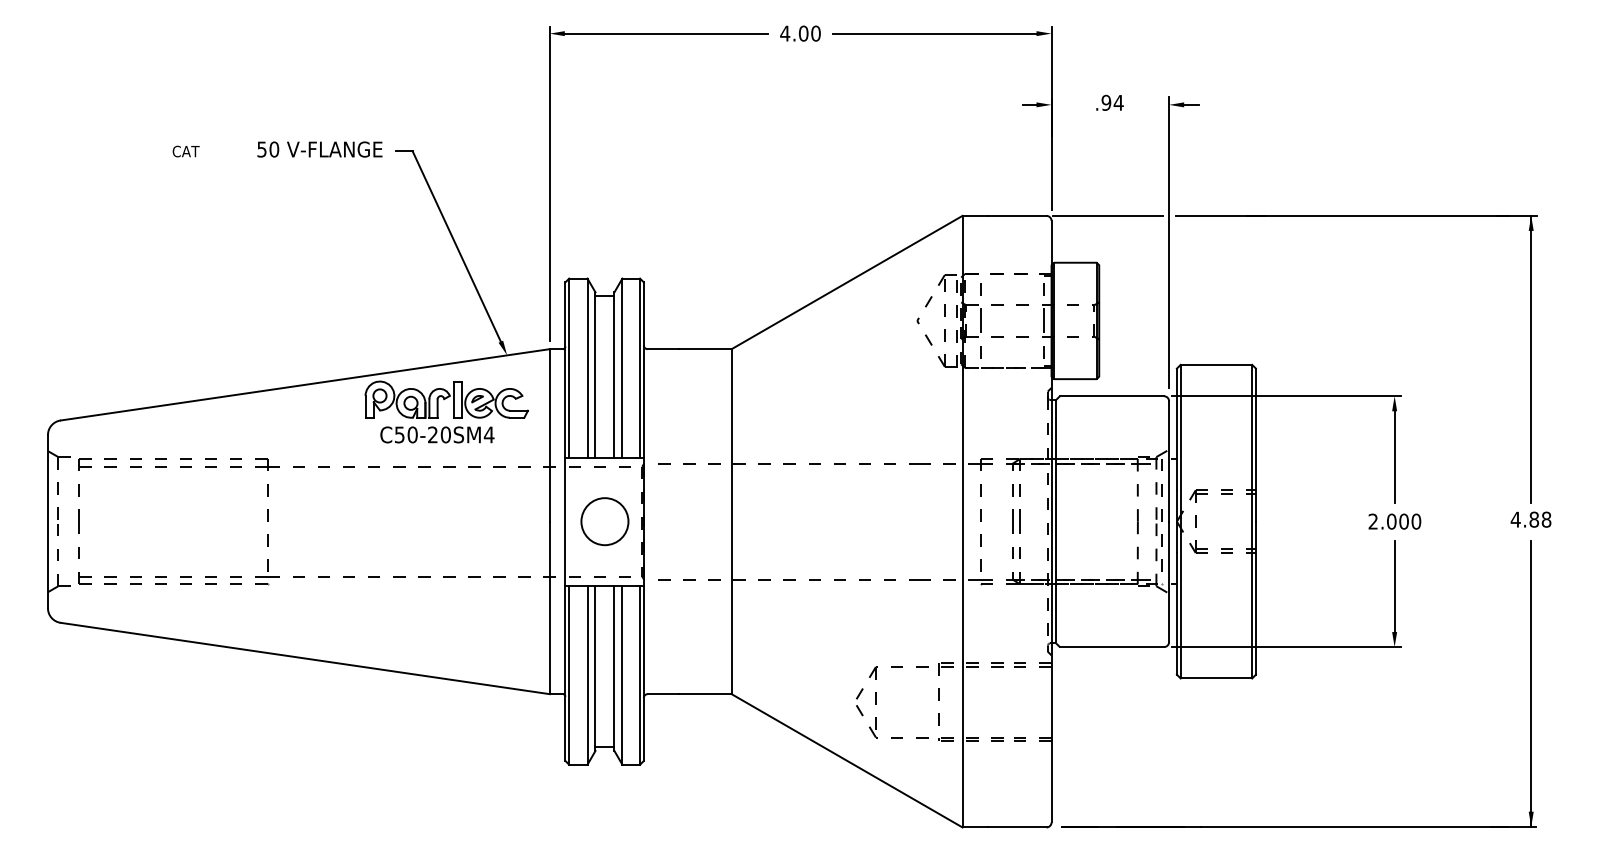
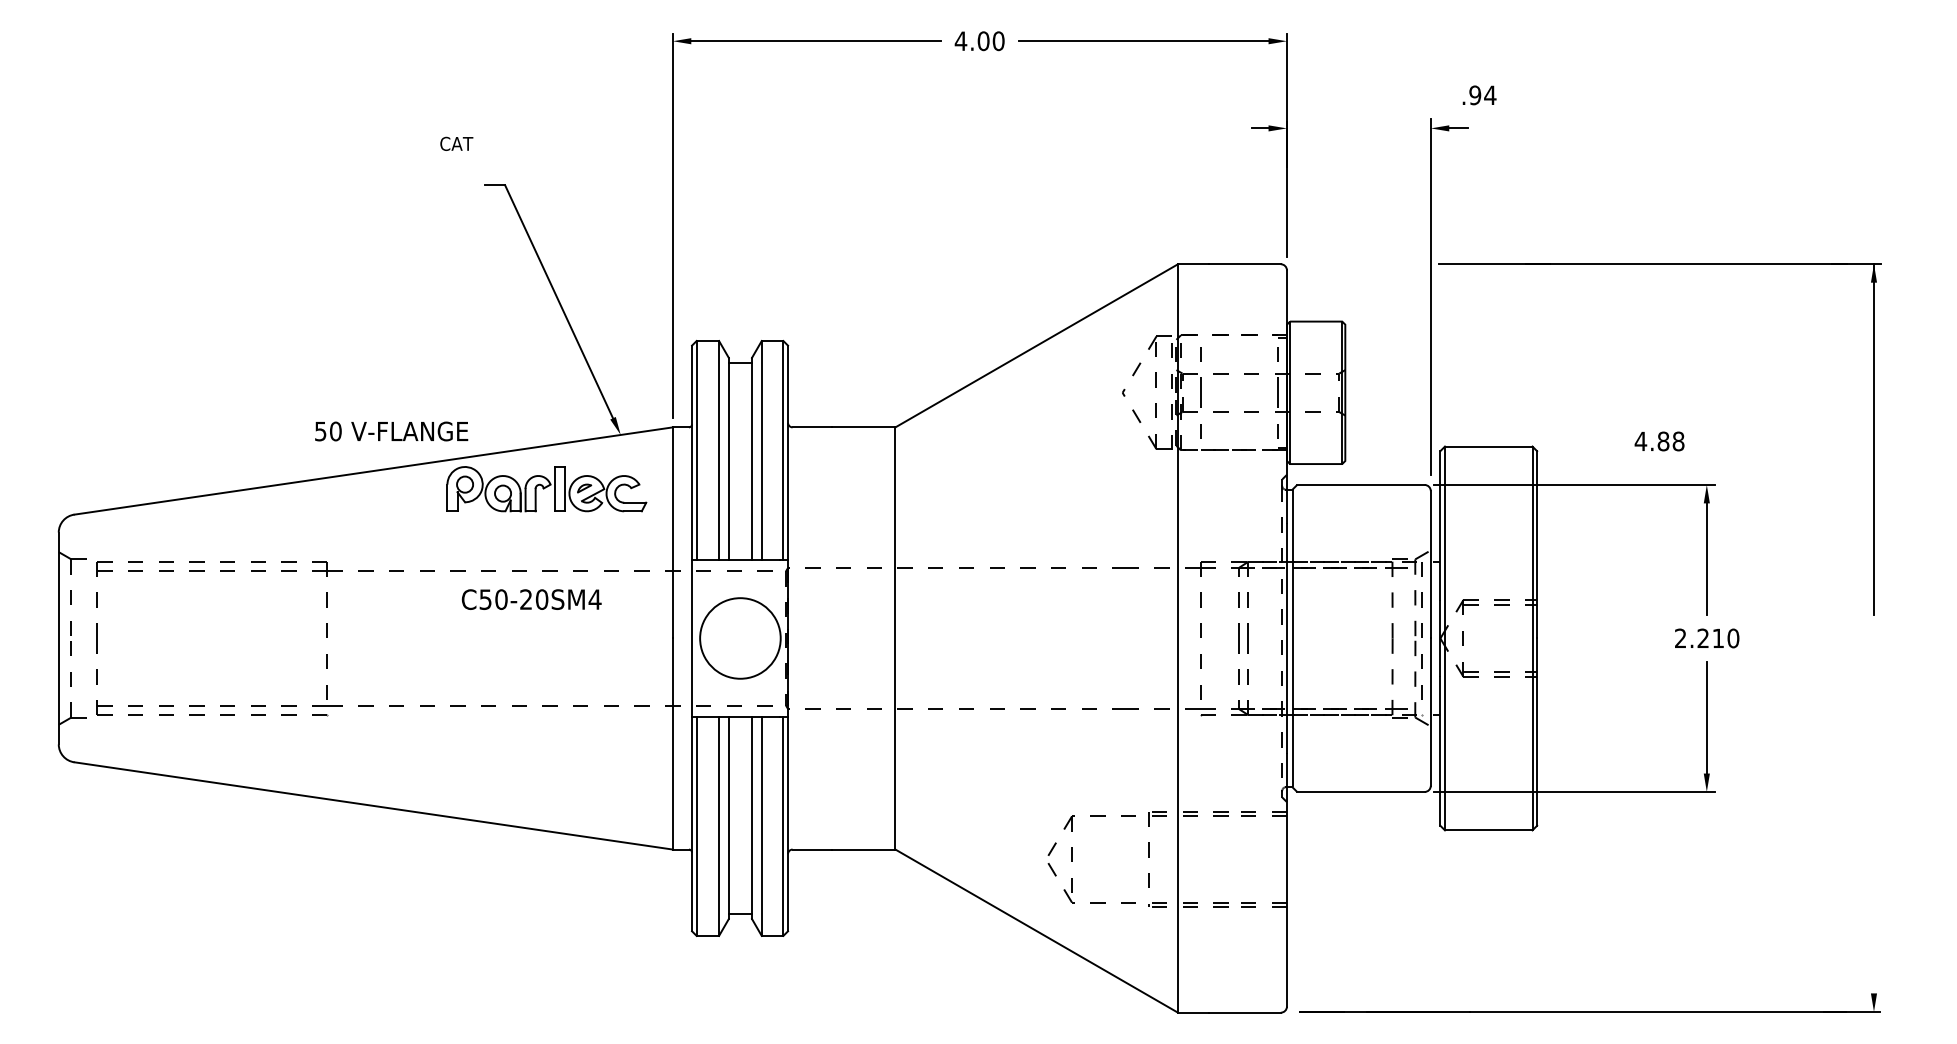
text: (1109, 102) -> (1479, 94), moved
text: (319, 149) -> (391, 431), moved
text: (185, 151) -> (455, 143), moved
line: (1107, 215) -> (1355, 263), removed
text: (437, 434) -> (531, 599), moved
text: (1530, 519) -> (1658, 441), moved
circle: (604, 521) -> (739, 638), size x1.4
text: (1397, 521) -> (1710, 638), 2.000 -> 2.210
line: (1531, 683) -> (1874, 836), removed

